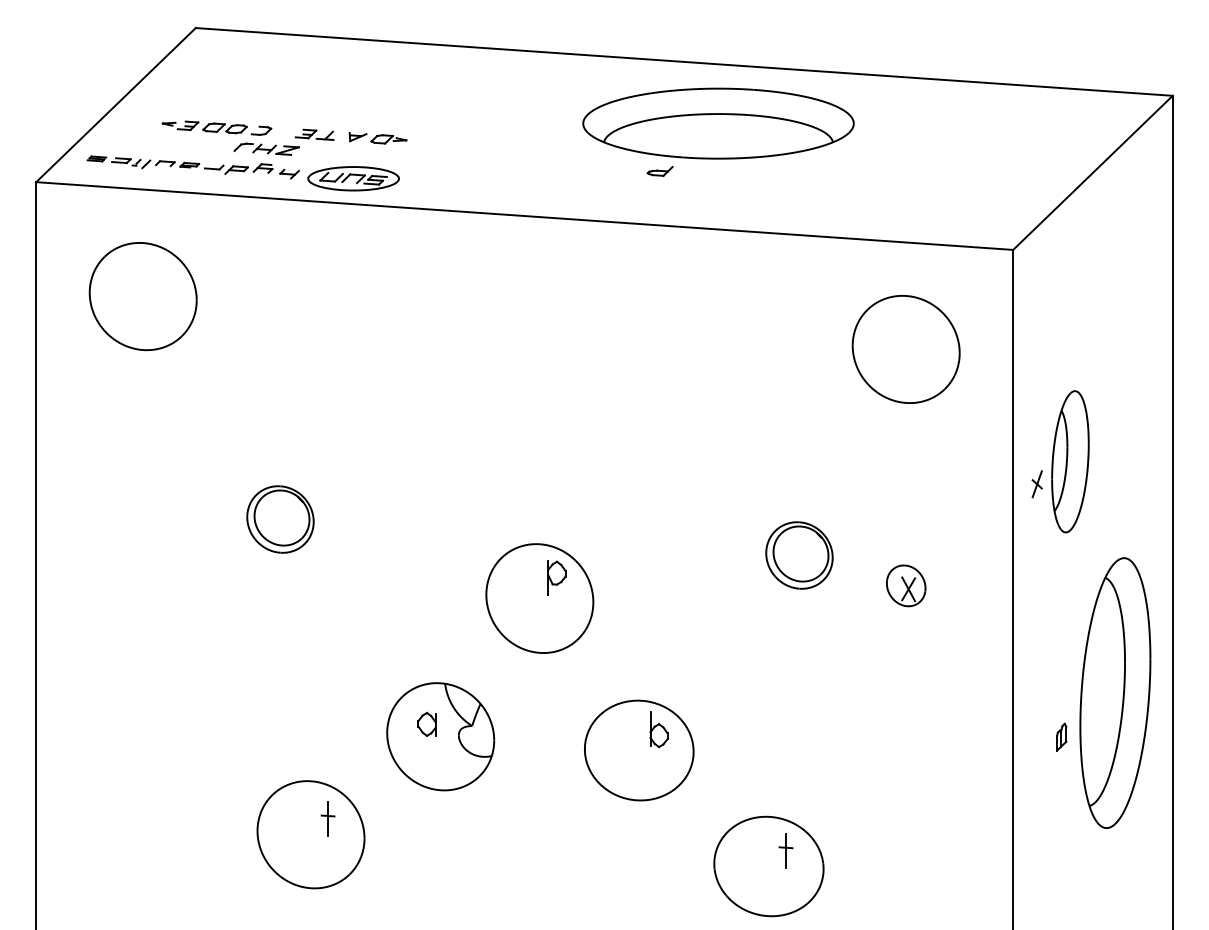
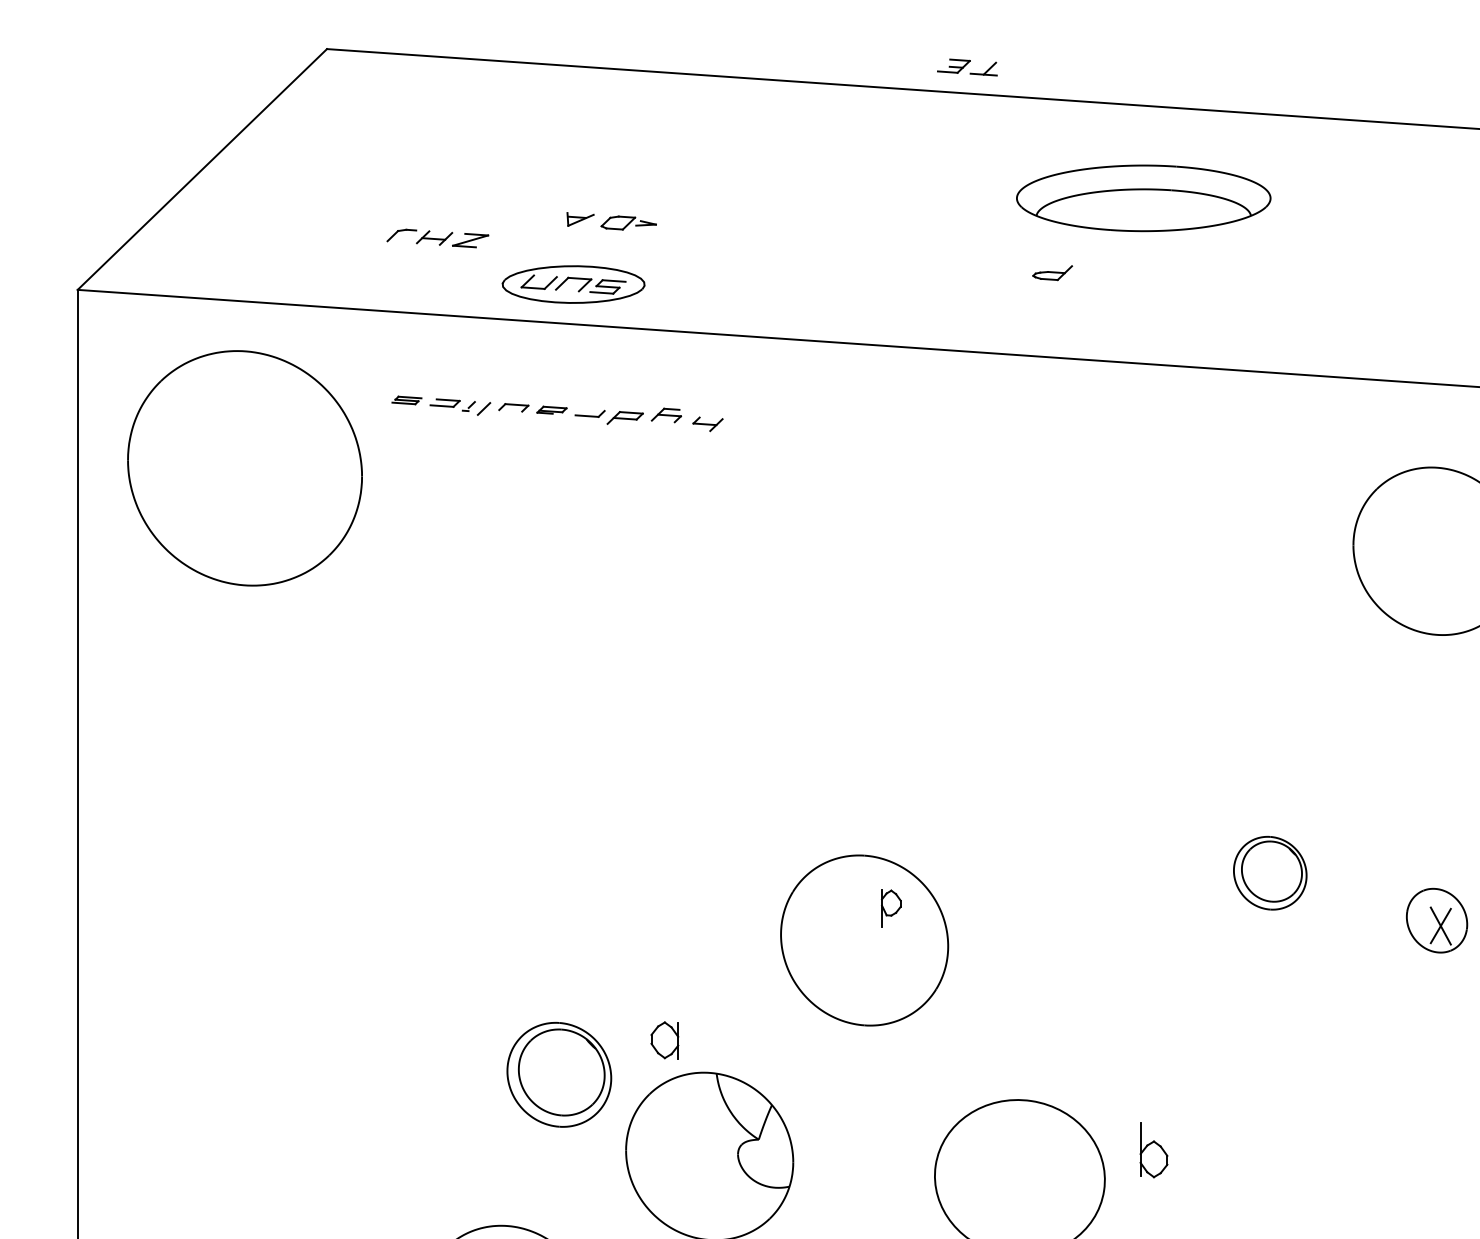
part: (718, 123) -> (1143, 198), size x0.6
part: (216, 127) -> (359, 204), removed
part: (314, 134) -> (967, 66), moved
part: (192, 167) -> (556, 413), moved
part: (142, 296) -> (243, 468), size x1.4
part: (280, 519) -> (559, 1074), moved
part: (799, 555) -> (1270, 873), size x0.7
part: (556, 577) -> (890, 907), size x0.7
part: (426, 724) -> (664, 1040), moved
part: (658, 729) -> (1153, 1149), moved

